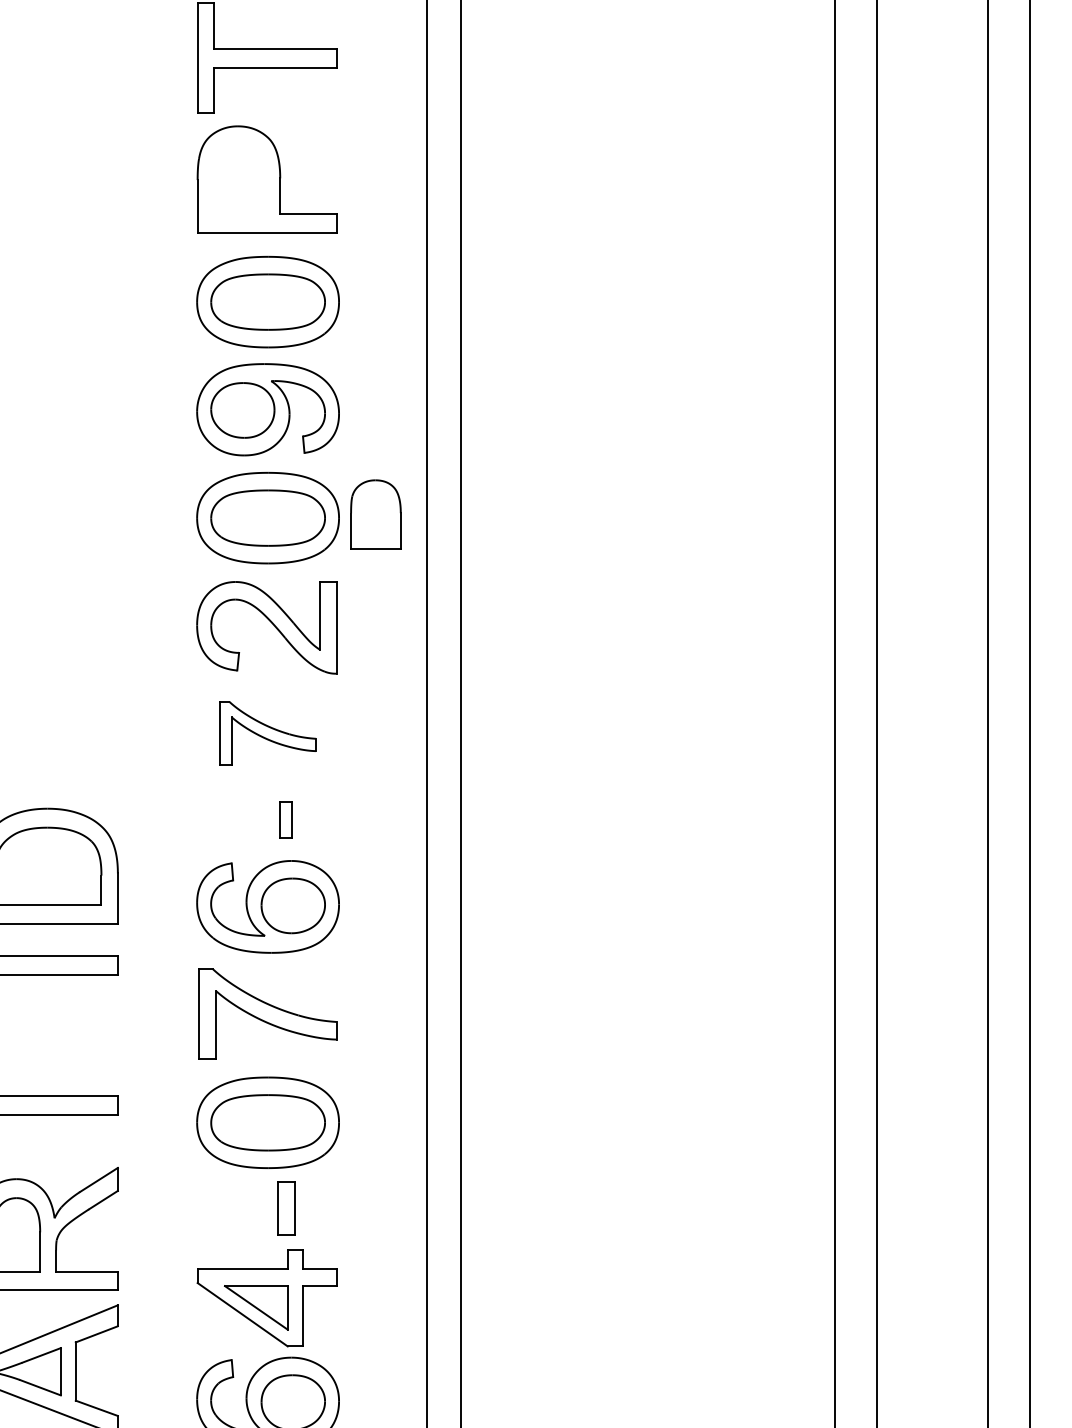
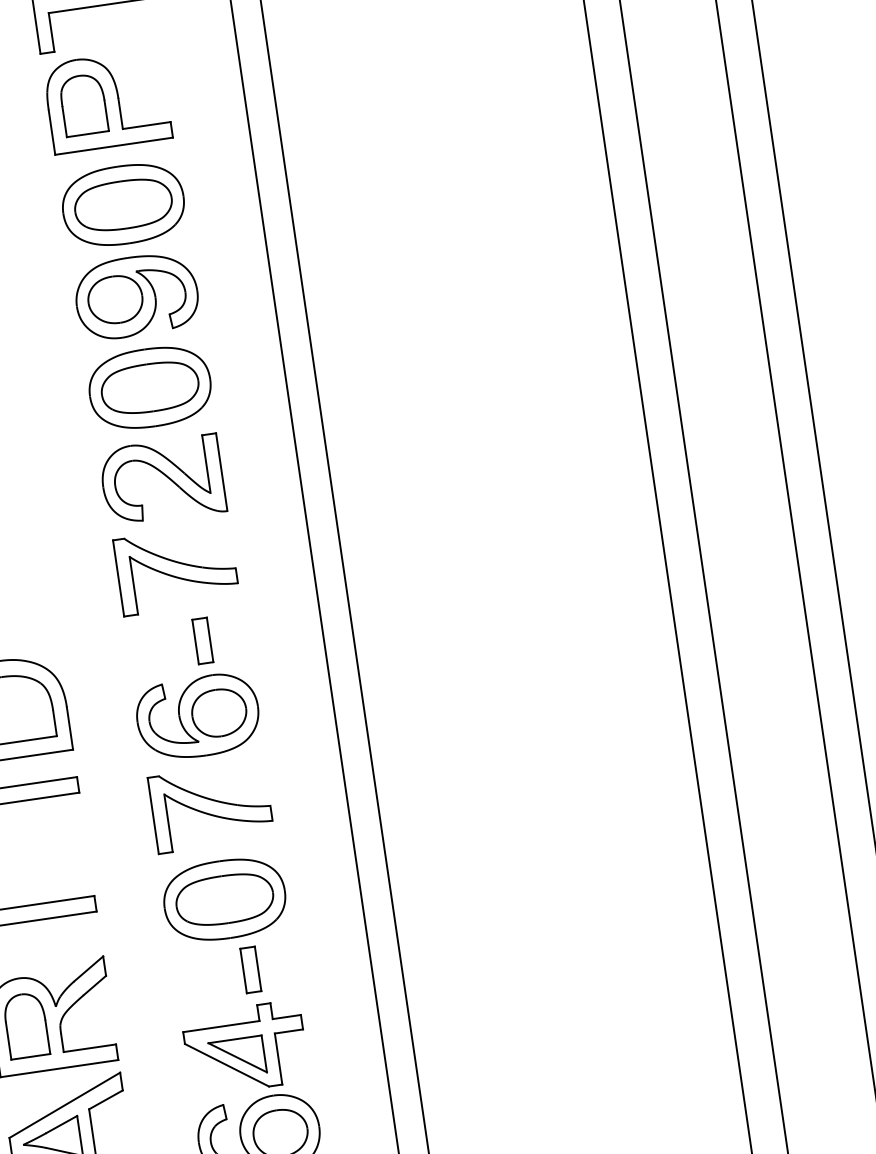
part: (375, 514) -> (83, 104), moved
part: (267, 732) -> (176, 569), size x1.43
part: (286, 819) -> (202, 640), size x1.43

